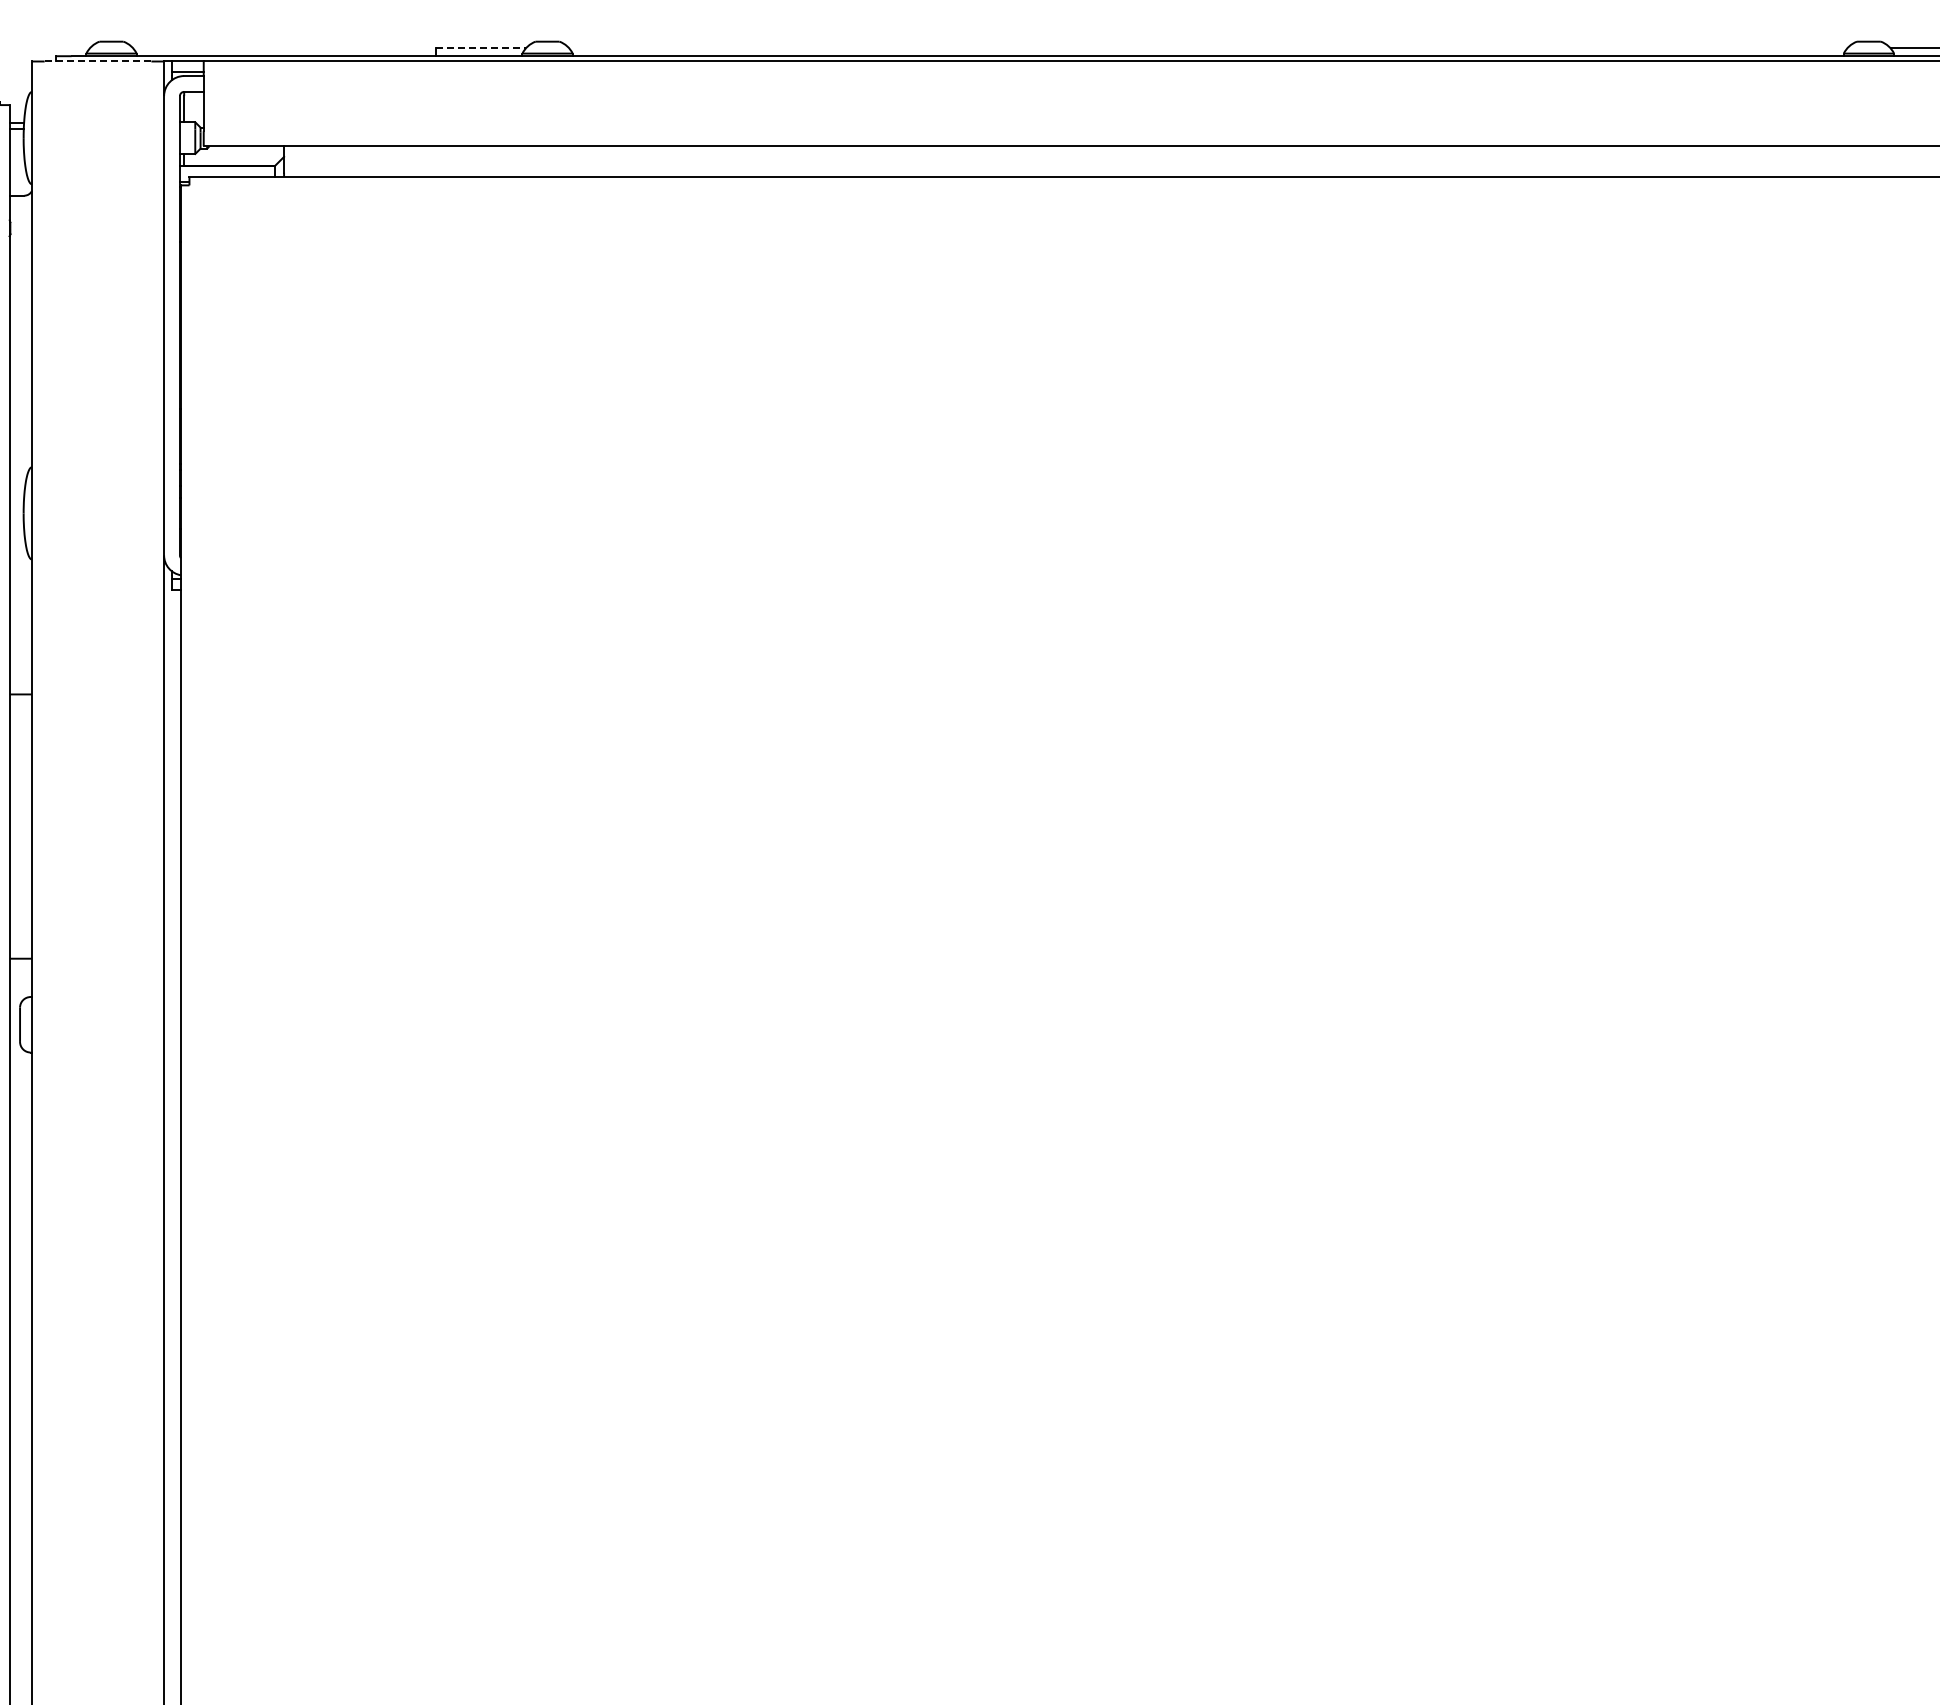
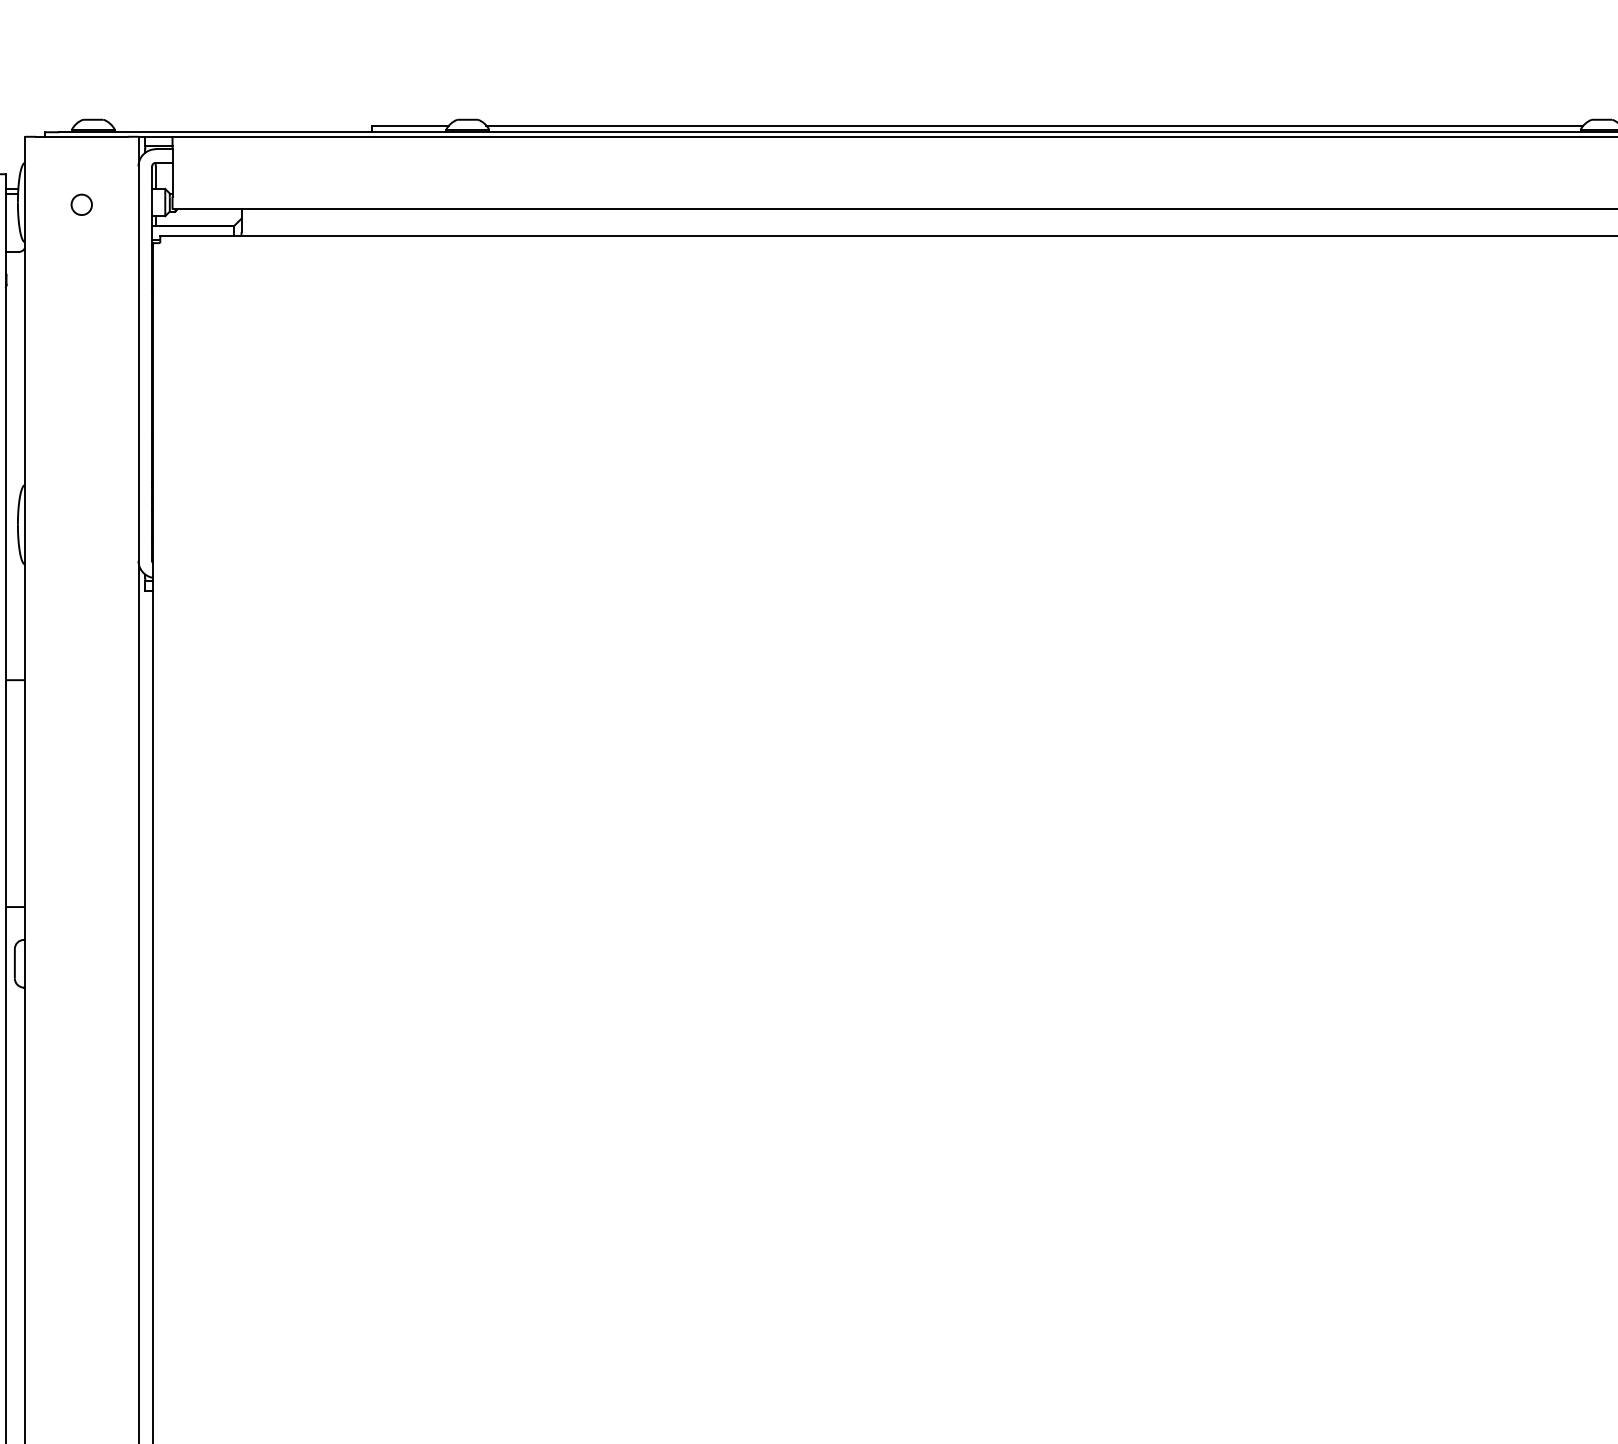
line: (481, 48) -> (410, 125), dashed -> solid
line: (1208, 48) -> (1035, 125), added
line: (98, 61) -> (82, 136), dashed -> solid
circle: (97, 140) -> (81, 204), added

